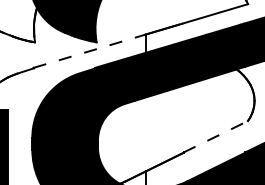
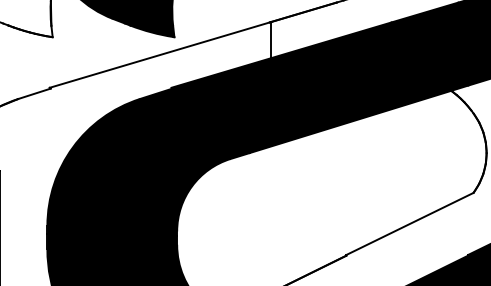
line: (89, 51) -> (160, 55), dashed -> solid
line: (215, 136) -> (409, 223), dashed -> solid

